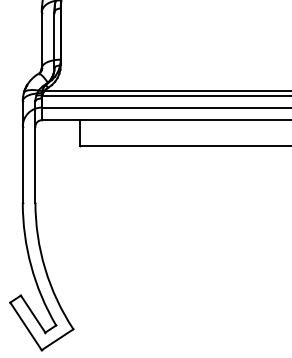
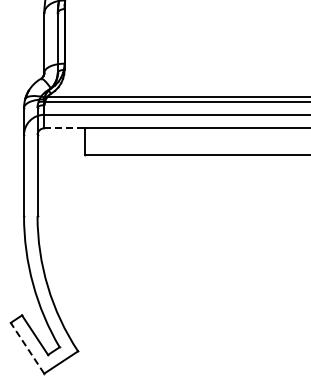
line: (61, 120) -> (65, 128), solid -> dashed
line: (26, 325) -> (27, 347), solid -> dashed

